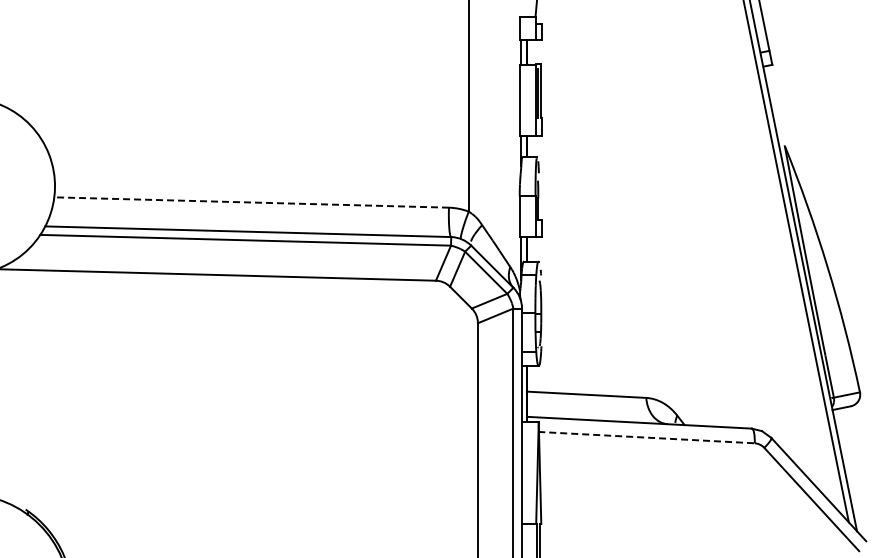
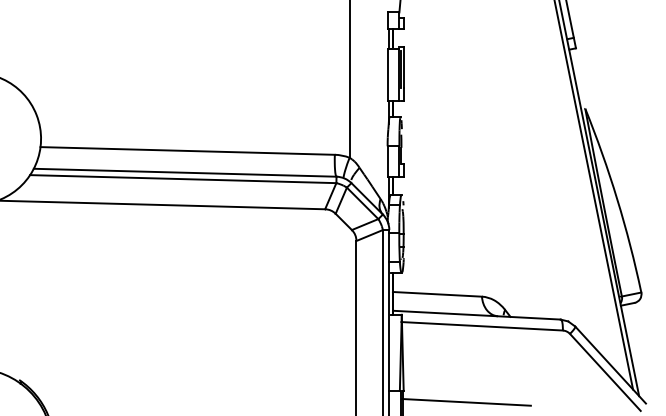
line: (251, 202) -> (187, 150), dashed -> solid
line: (646, 437) -> (482, 326), dashed -> solid
line: (625, 539) -> (466, 402), added

